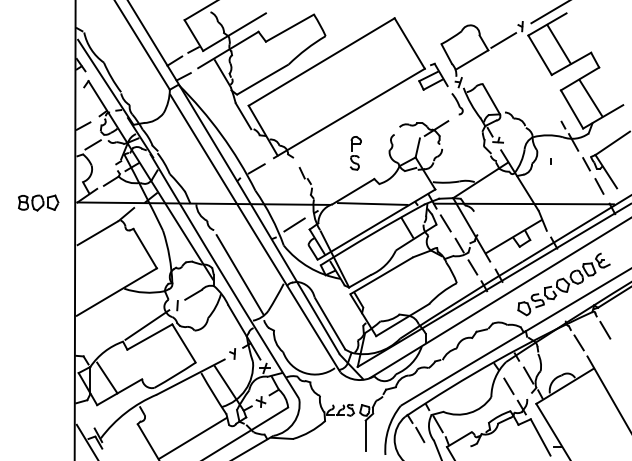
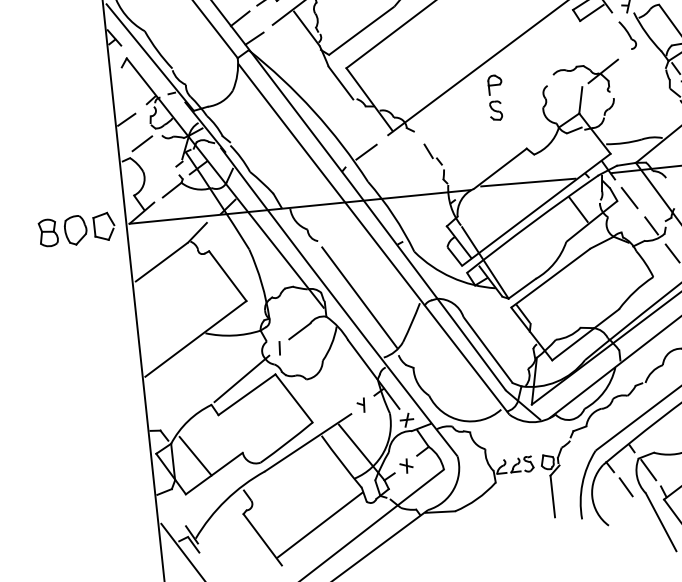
part: (355, 153) -> (495, 98), moved
part: (38, 202) -> (77, 229), size x1.4
line: (294, 224) -> (425, 221), removed

